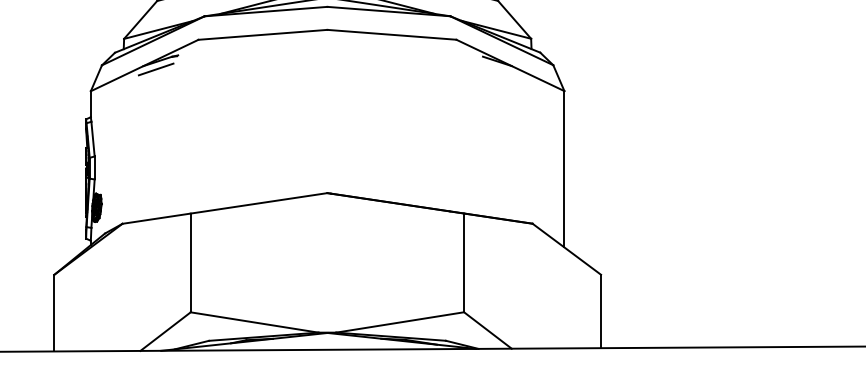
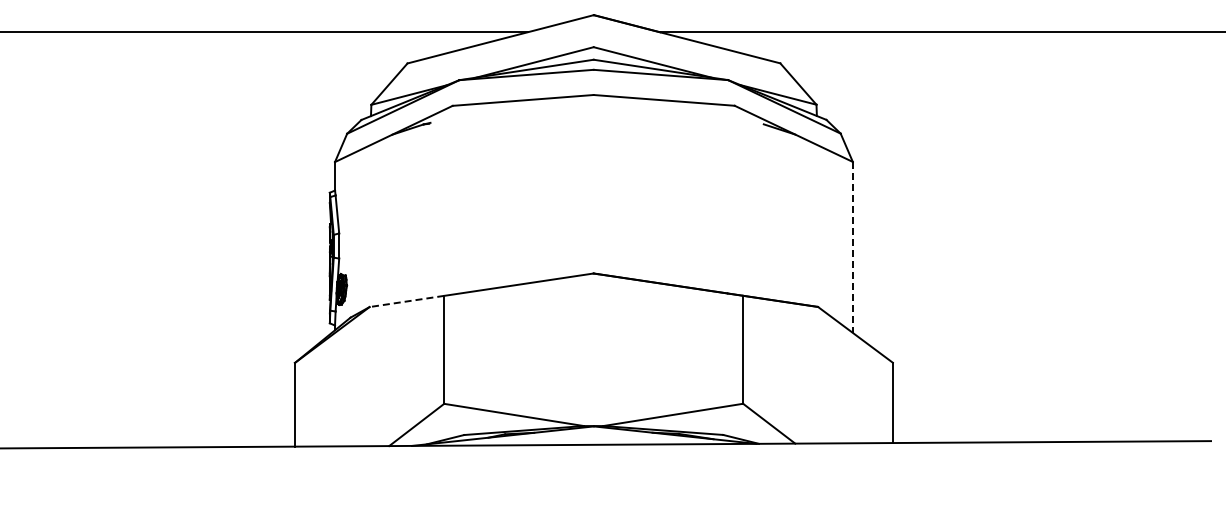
line: (156, 68) -> (406, 137), removed
line: (564, 169) -> (852, 247), solid -> dashed
line: (156, 218) -> (406, 301), solid -> dashed

